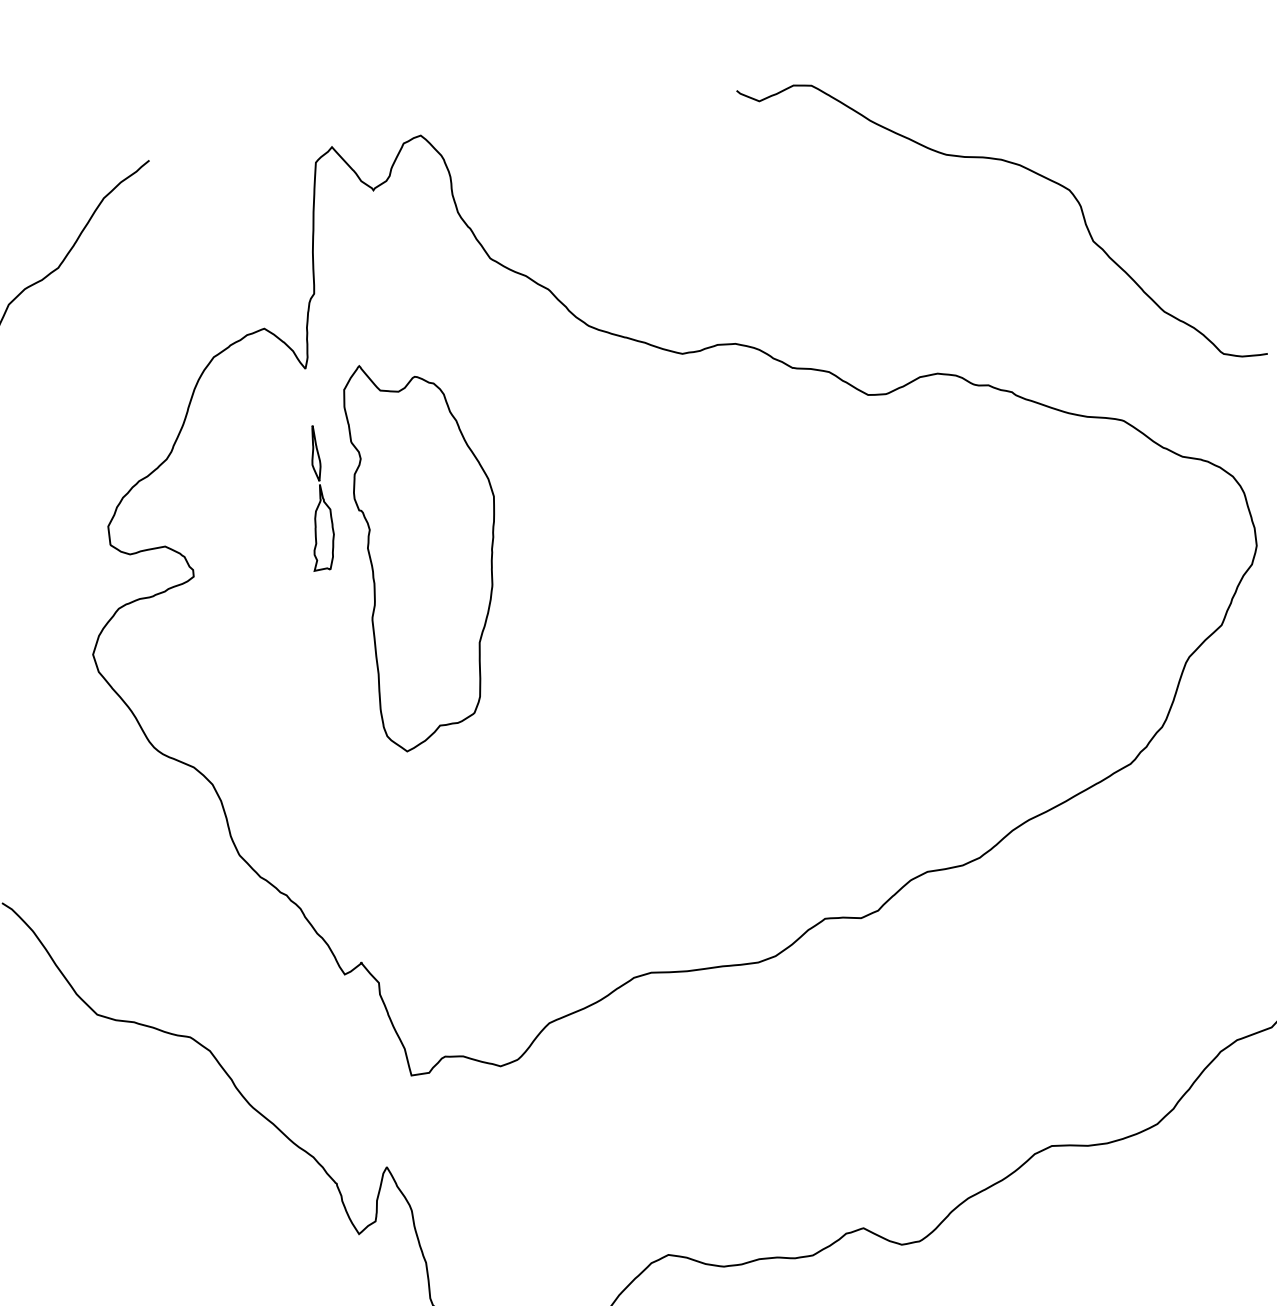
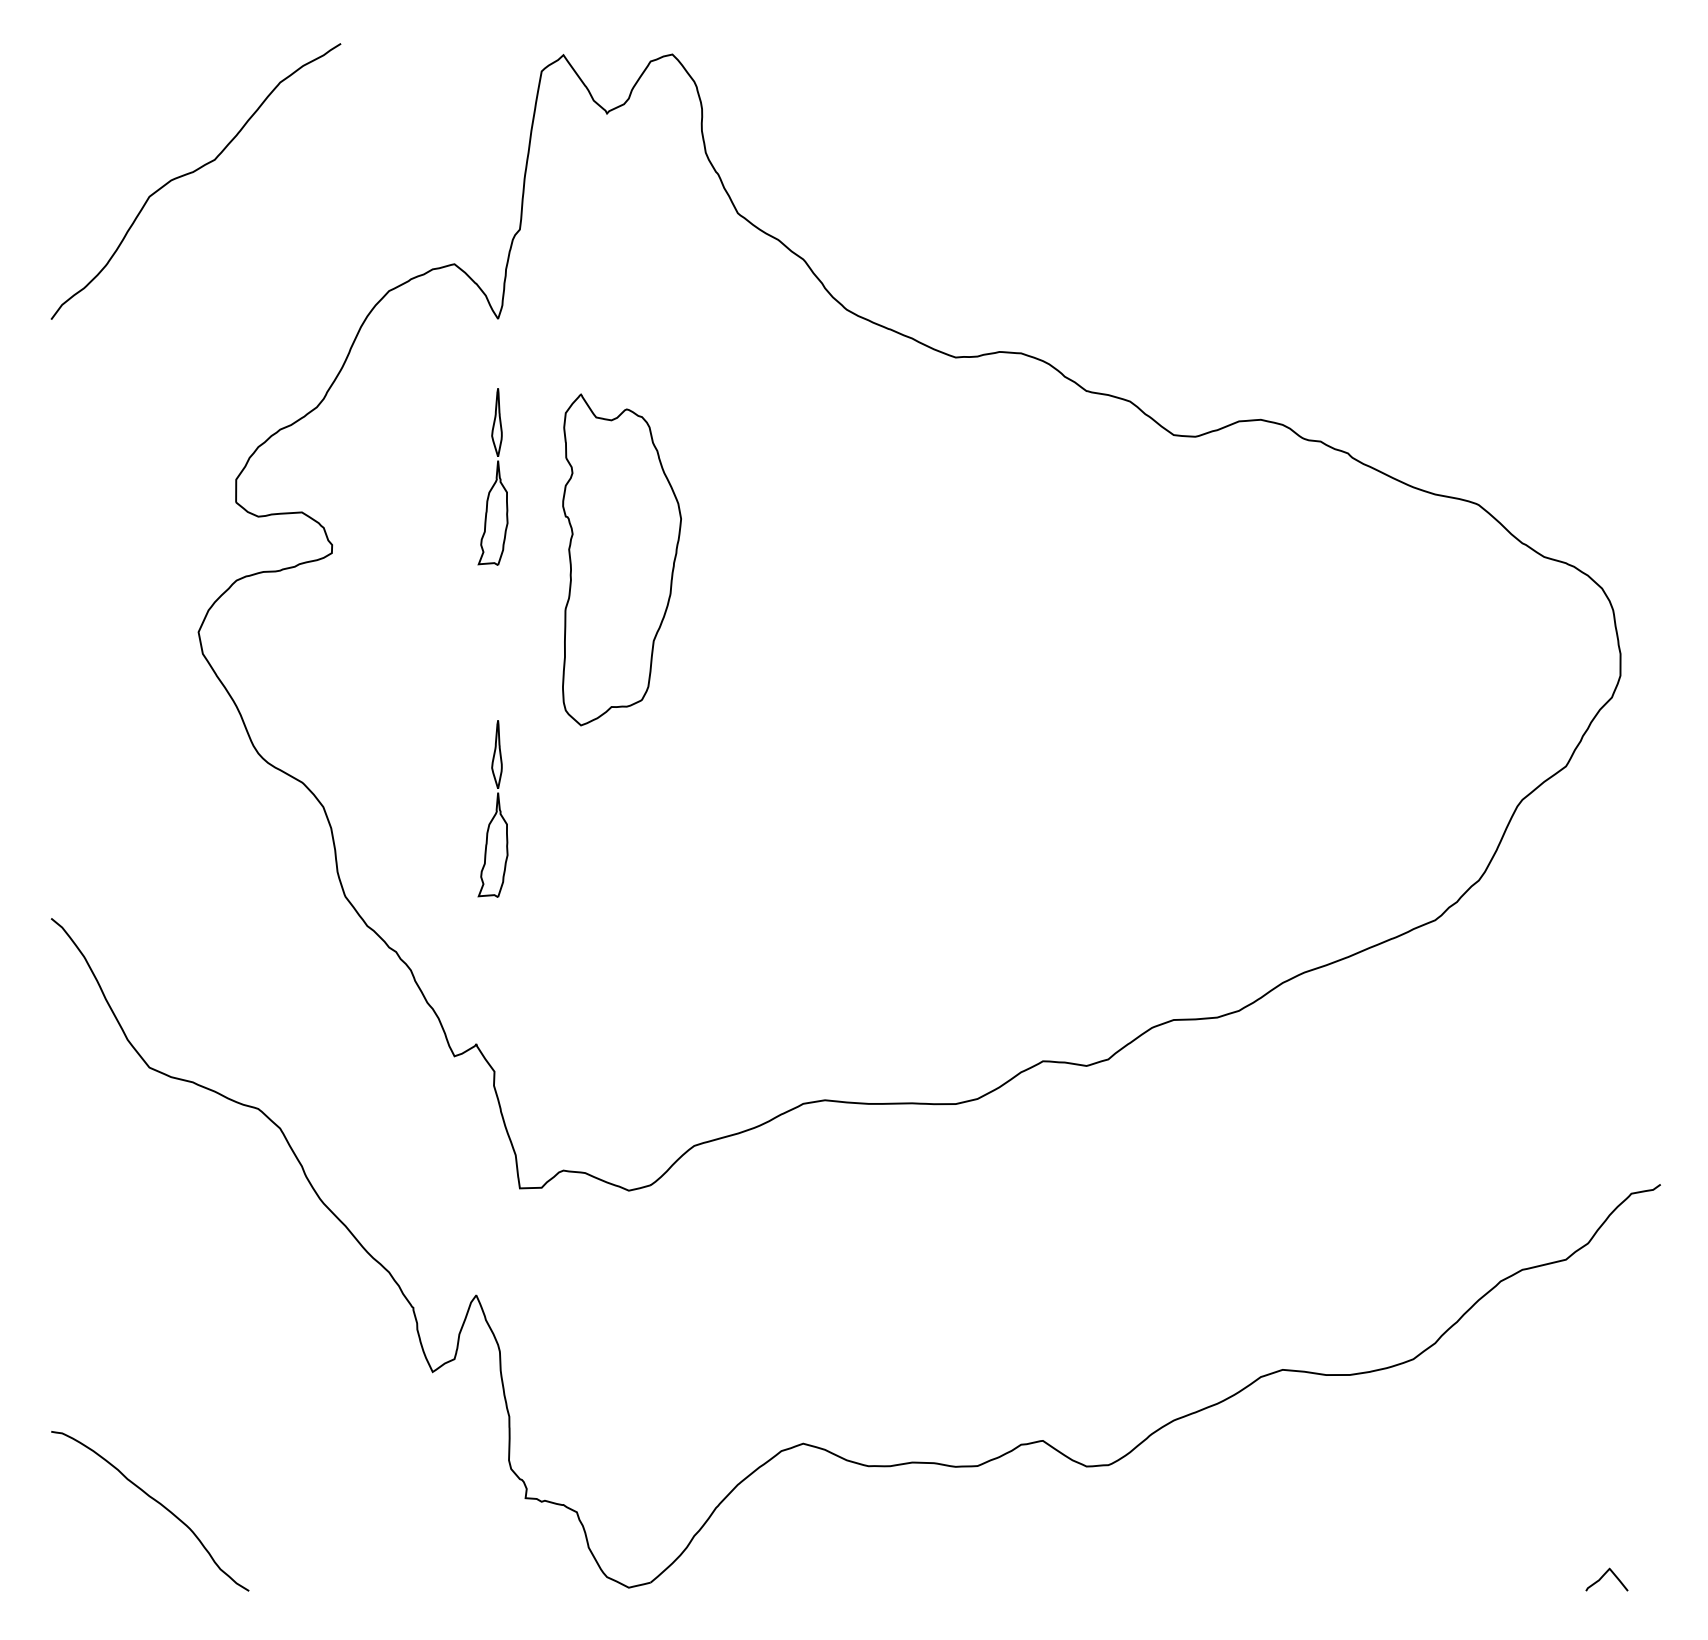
curve: (1027, 170) -> (1400, 187), removed
part: (430, 552) -> (621, 559), size x0.7
part: (350, 768) -> (492, 808), added

